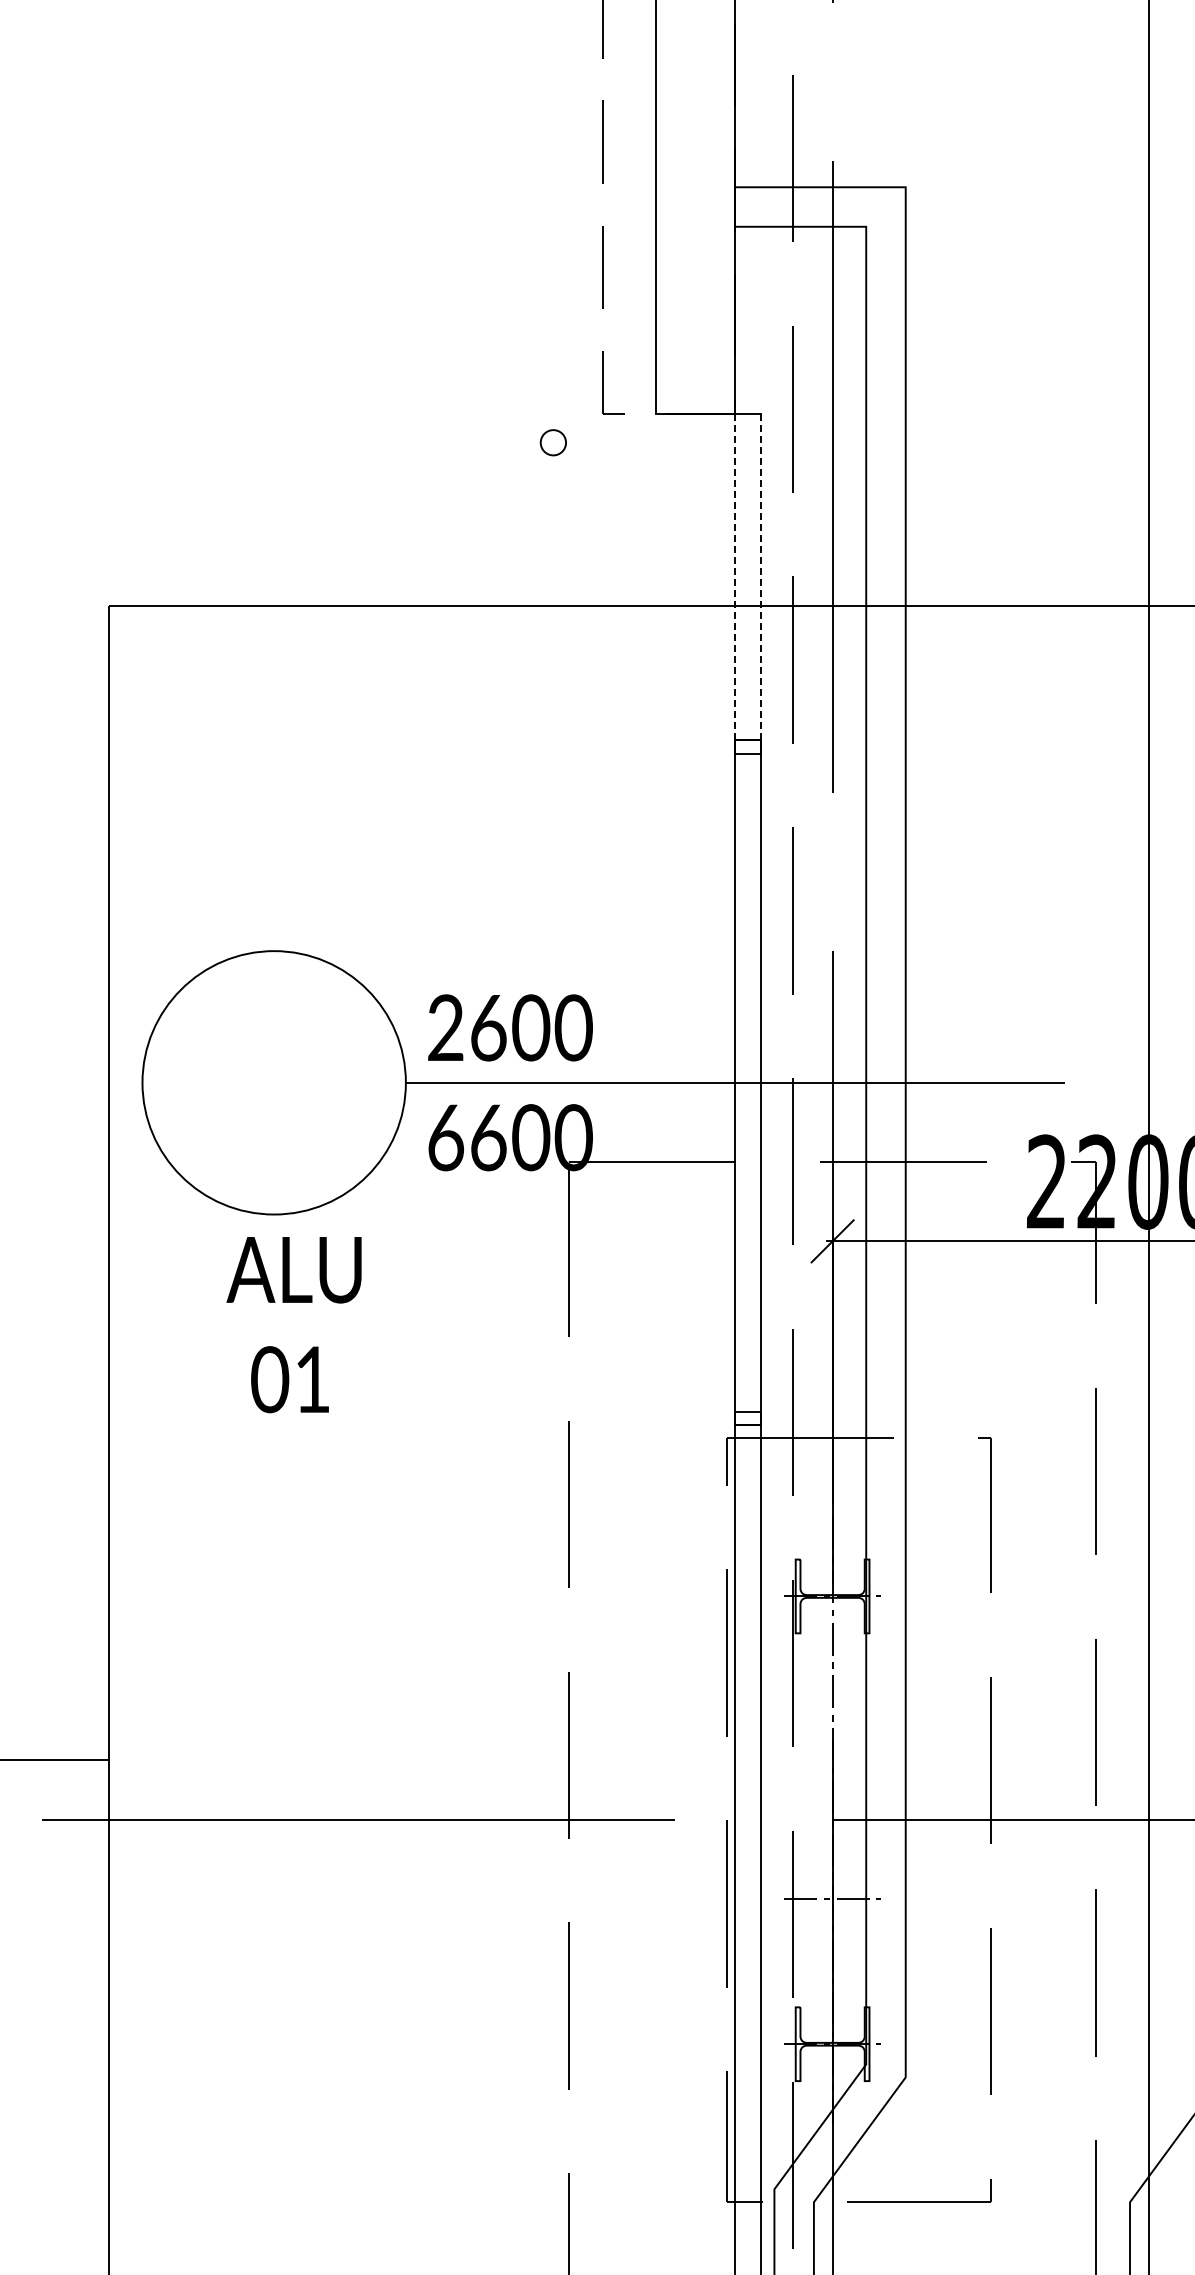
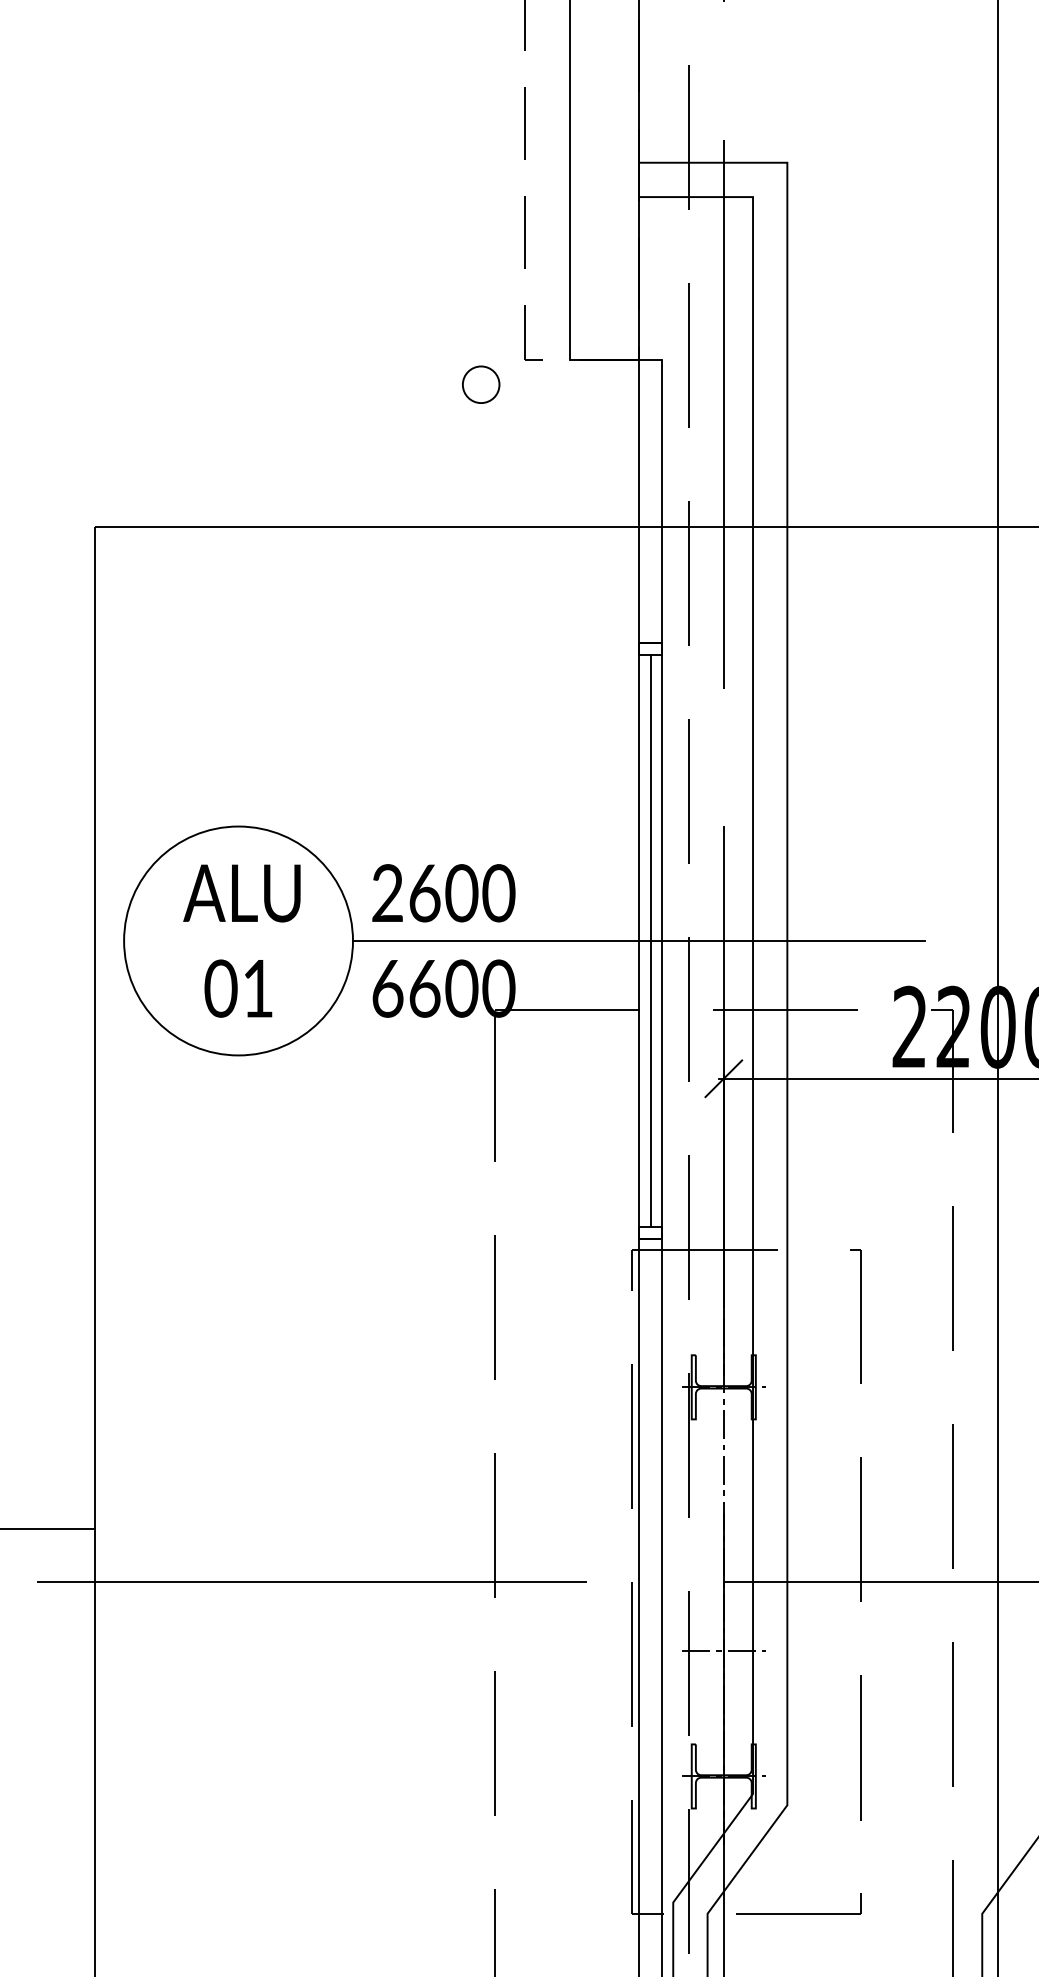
circle: (553, 442) -> (481, 384), size x1.67
line: (735, 576) -> (639, 500), dashed -> solid
line: (761, 576) -> (662, 500), dashed -> solid
line: (748, 1082) -> (650, 940), added
text: (293, 1325) -> (241, 941), moved

